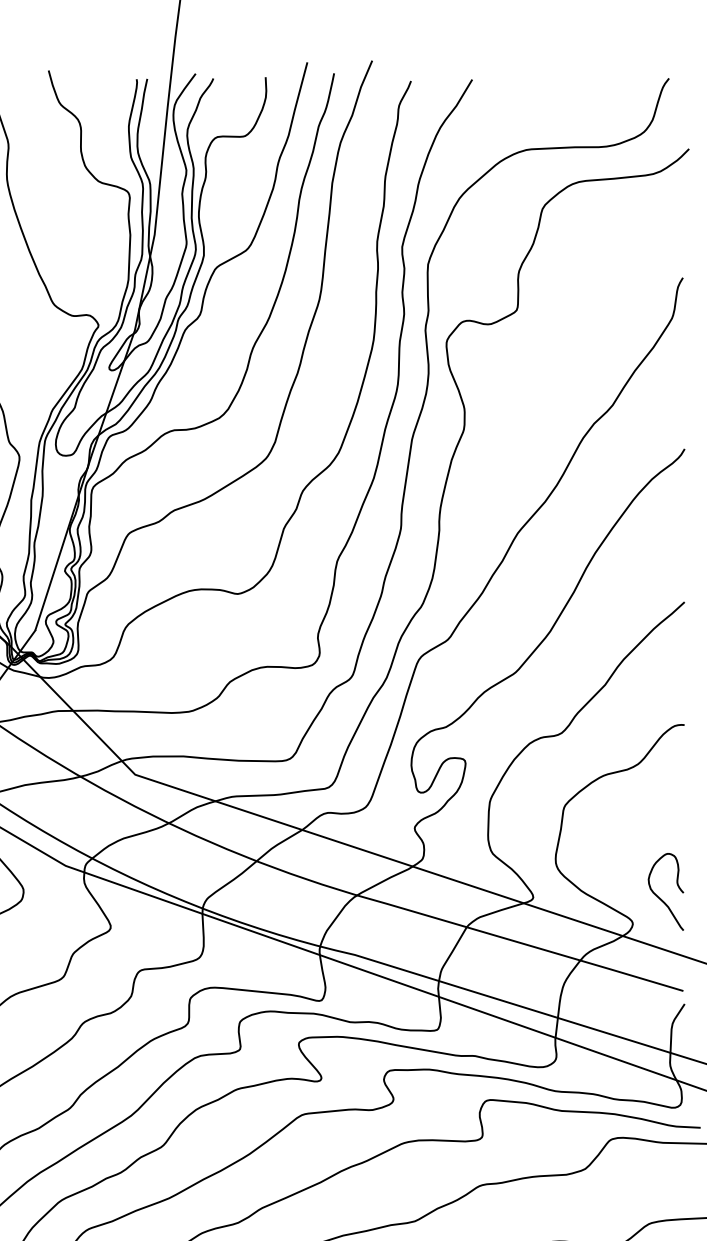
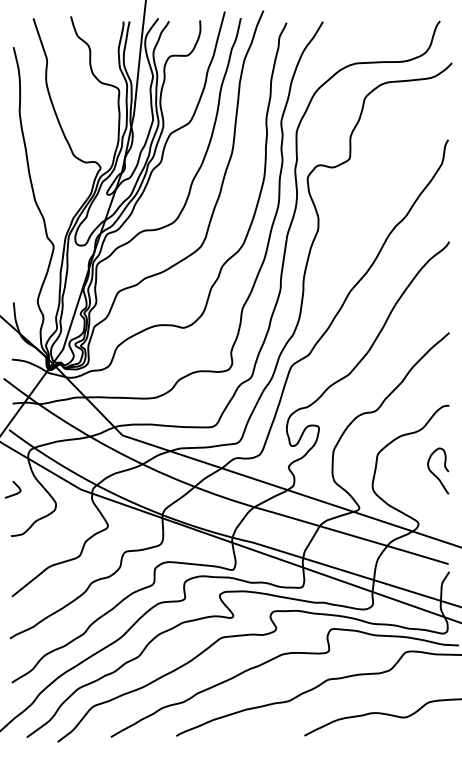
curve: (659, 895) -> (434, 473), moved

